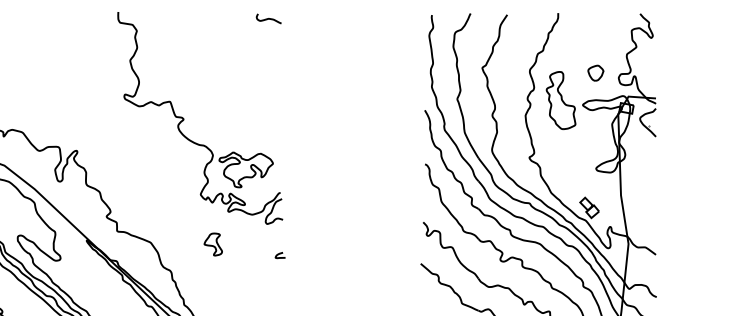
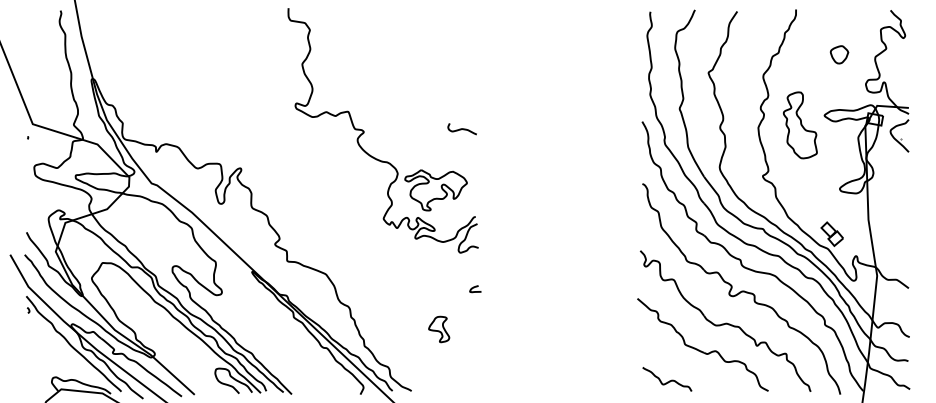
curve: (268, 19) -> (461, 129), moved
part: (595, 72) -> (839, 54), moved
part: (560, 100) -> (799, 125), moved
part: (213, 244) -> (439, 329), moved

